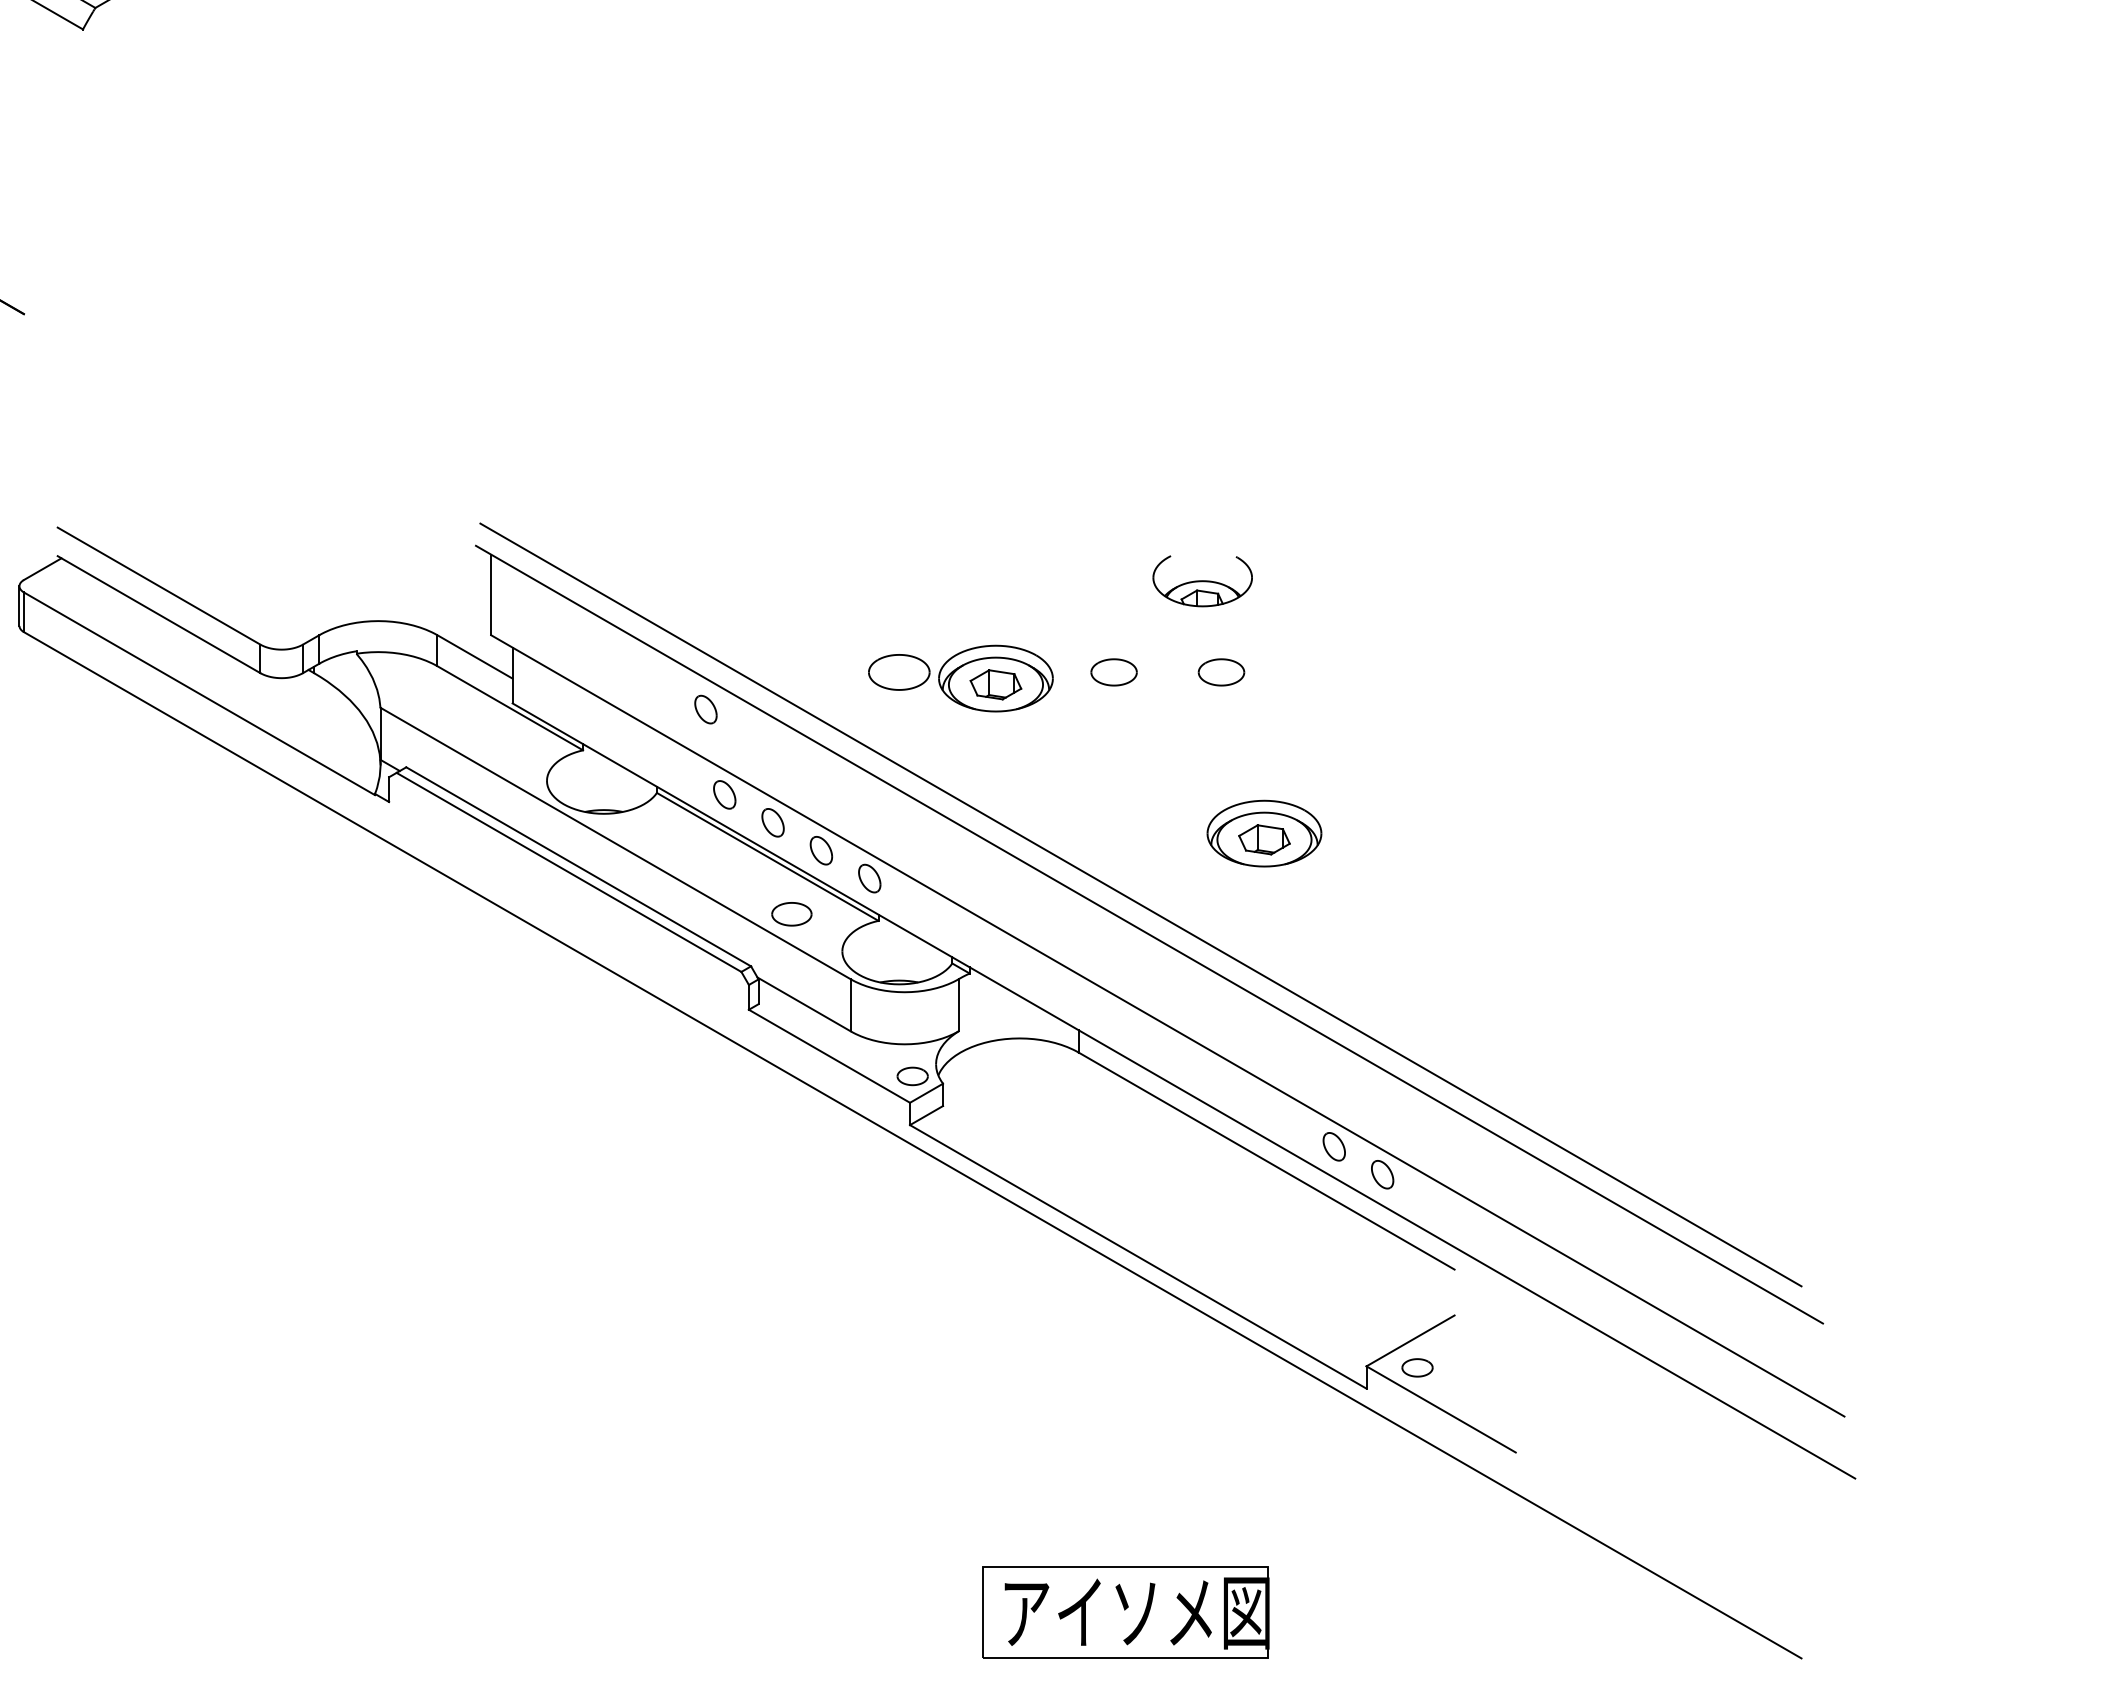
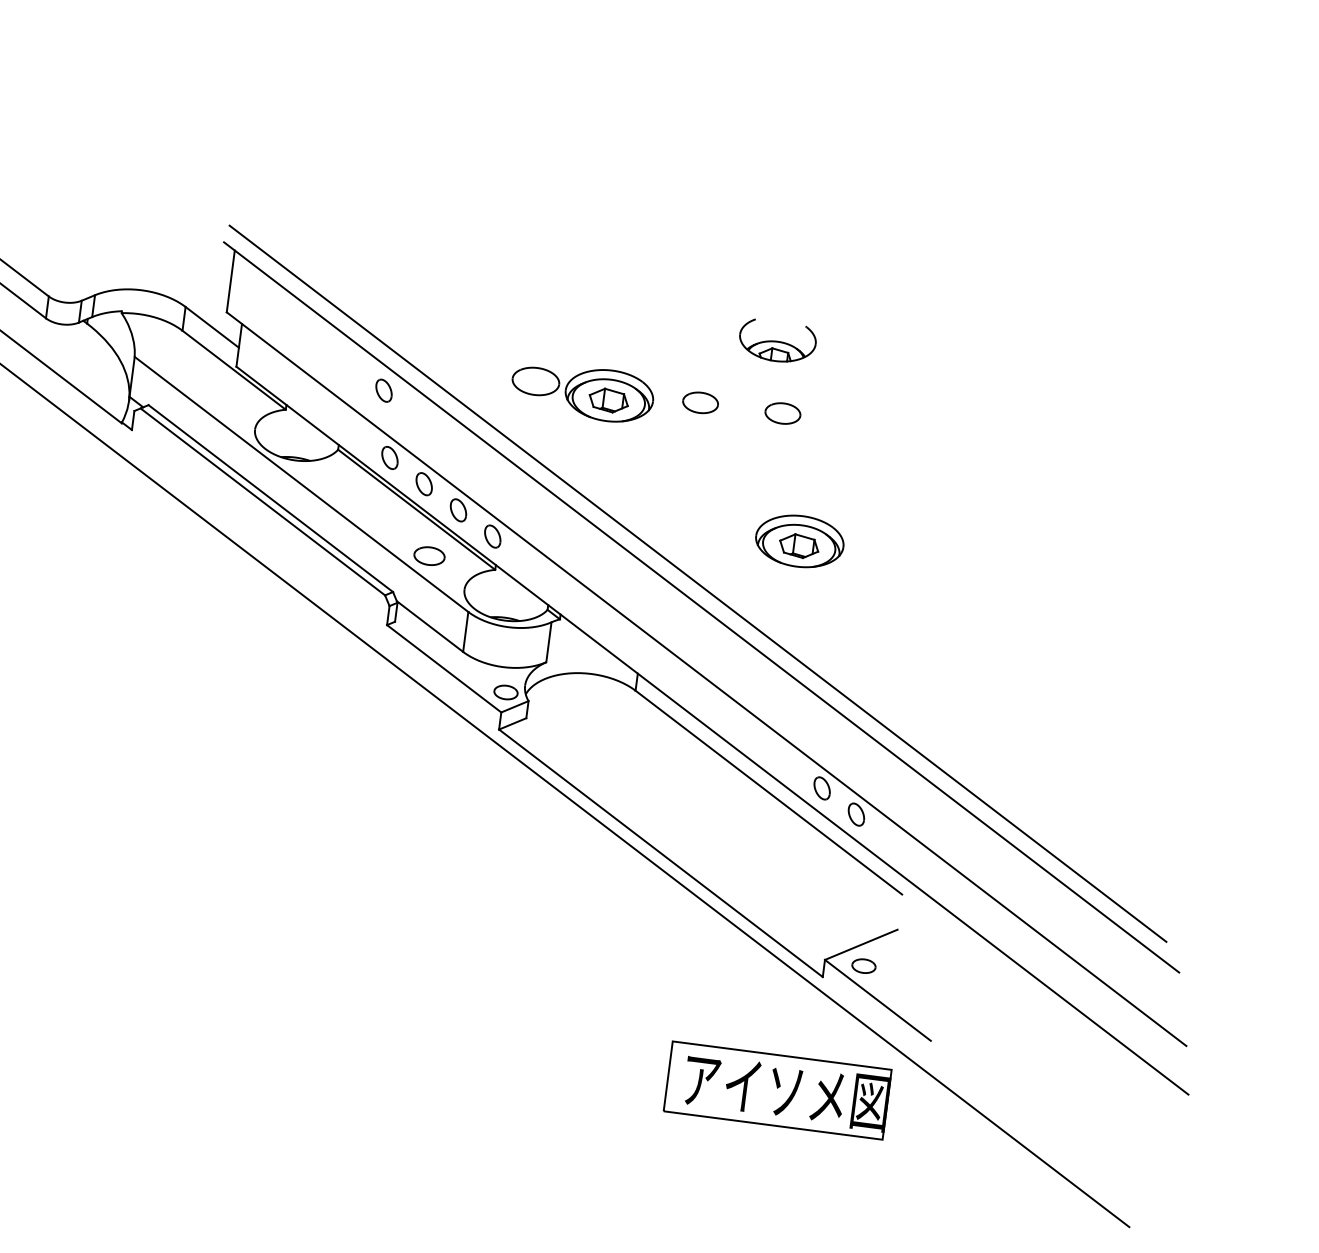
part: (1125, 1612) -> (777, 1090), moved

